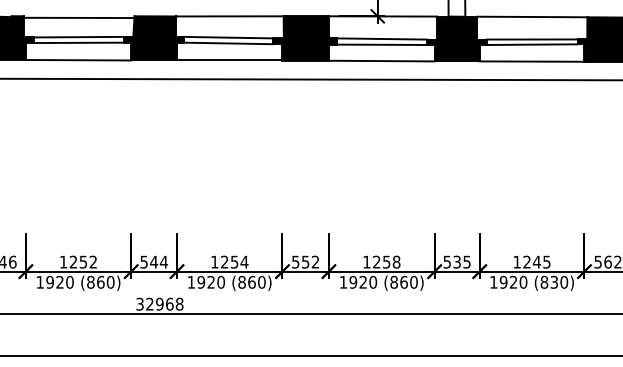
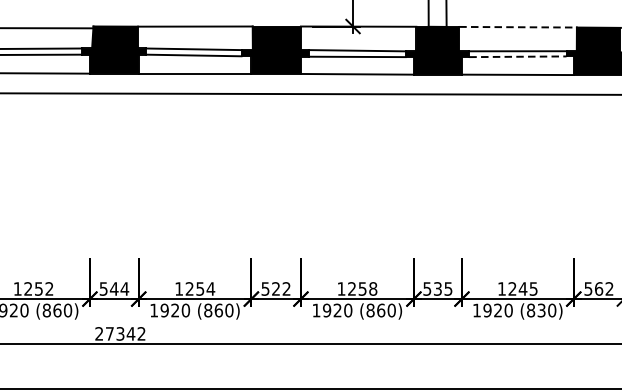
line: (532, 17) -> (518, 27), solid -> dashed
line: (532, 44) -> (518, 56), solid -> dashed
text: (305, 261) -> (275, 288), 552 -> 522
text: (159, 303) -> (120, 333), 32968 -> 27342

